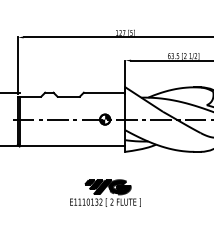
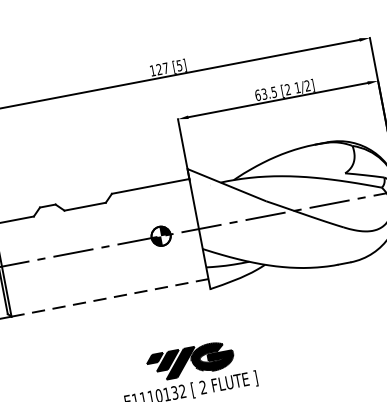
line: (72, 146) -> (109, 297), solid -> dashed

